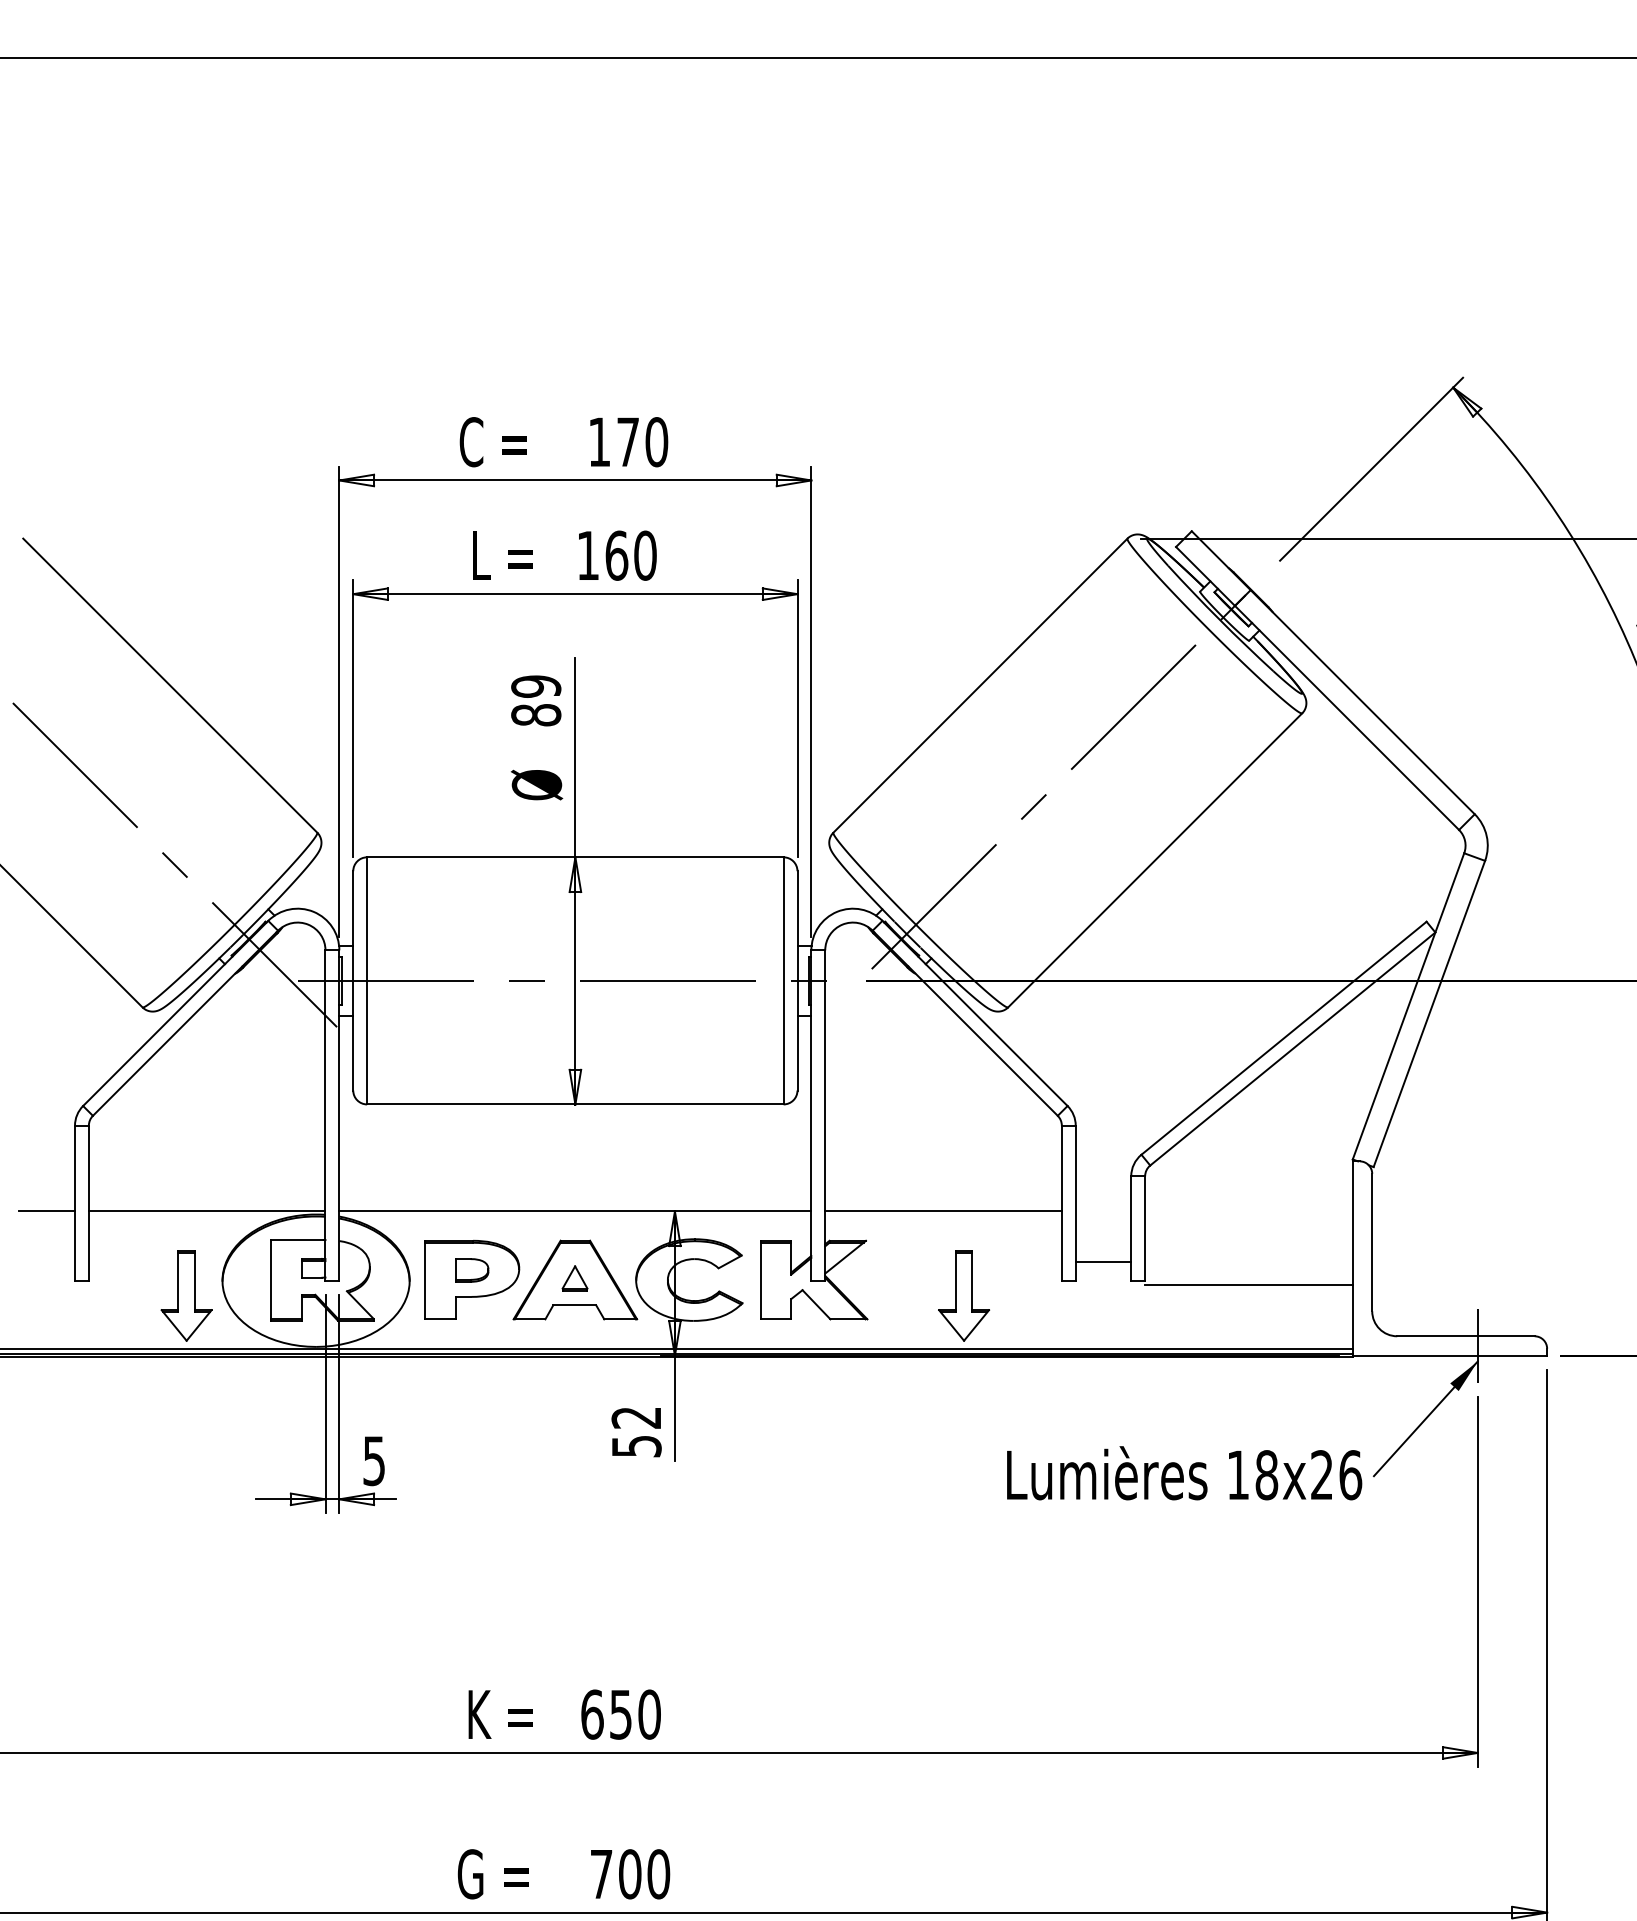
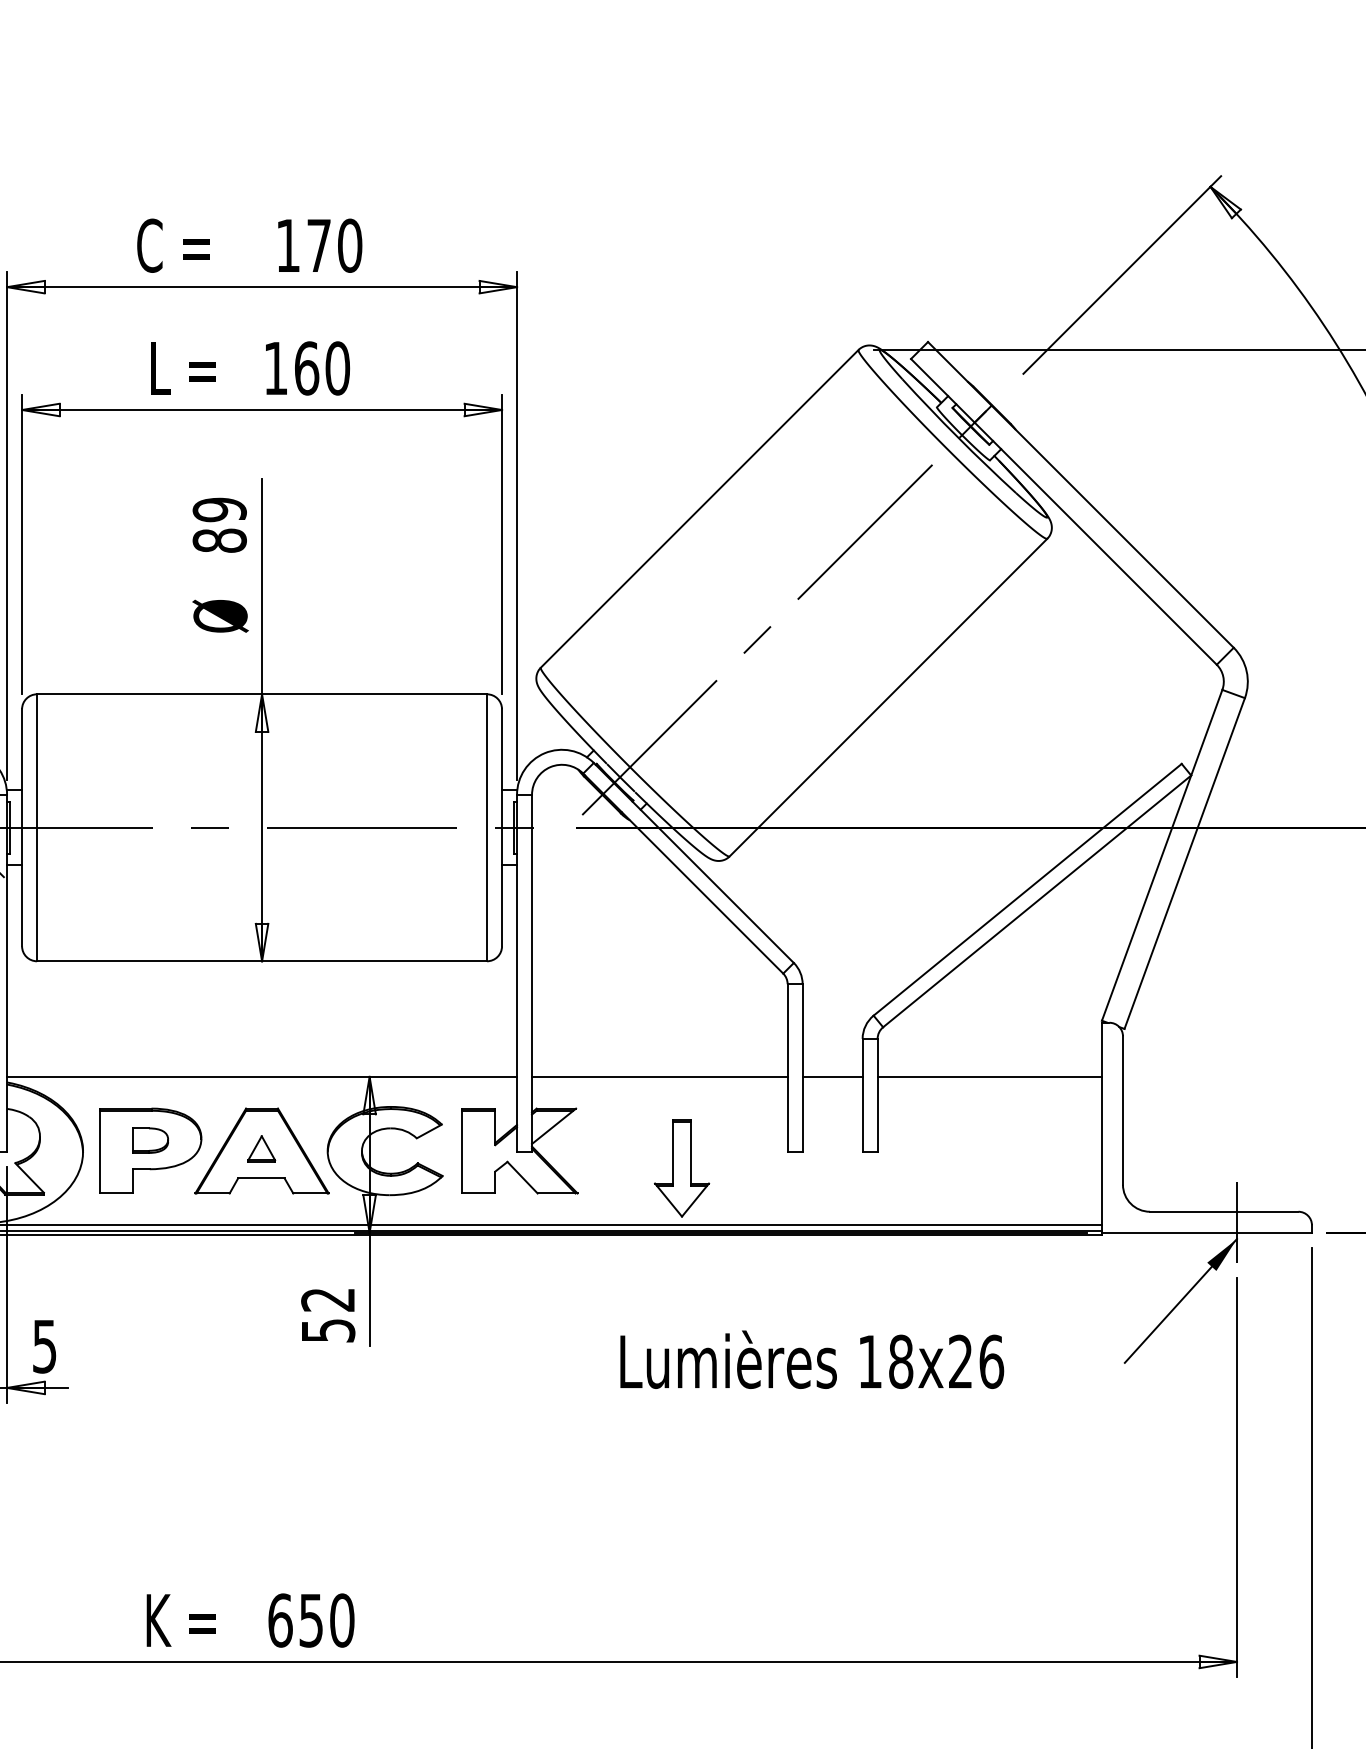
line: (1103, 1262) -> (832, 1076), moved
line: (1248, 1285) -> (989, 1076), moved
text: (1184, 1473) -> (812, 1360), moved

